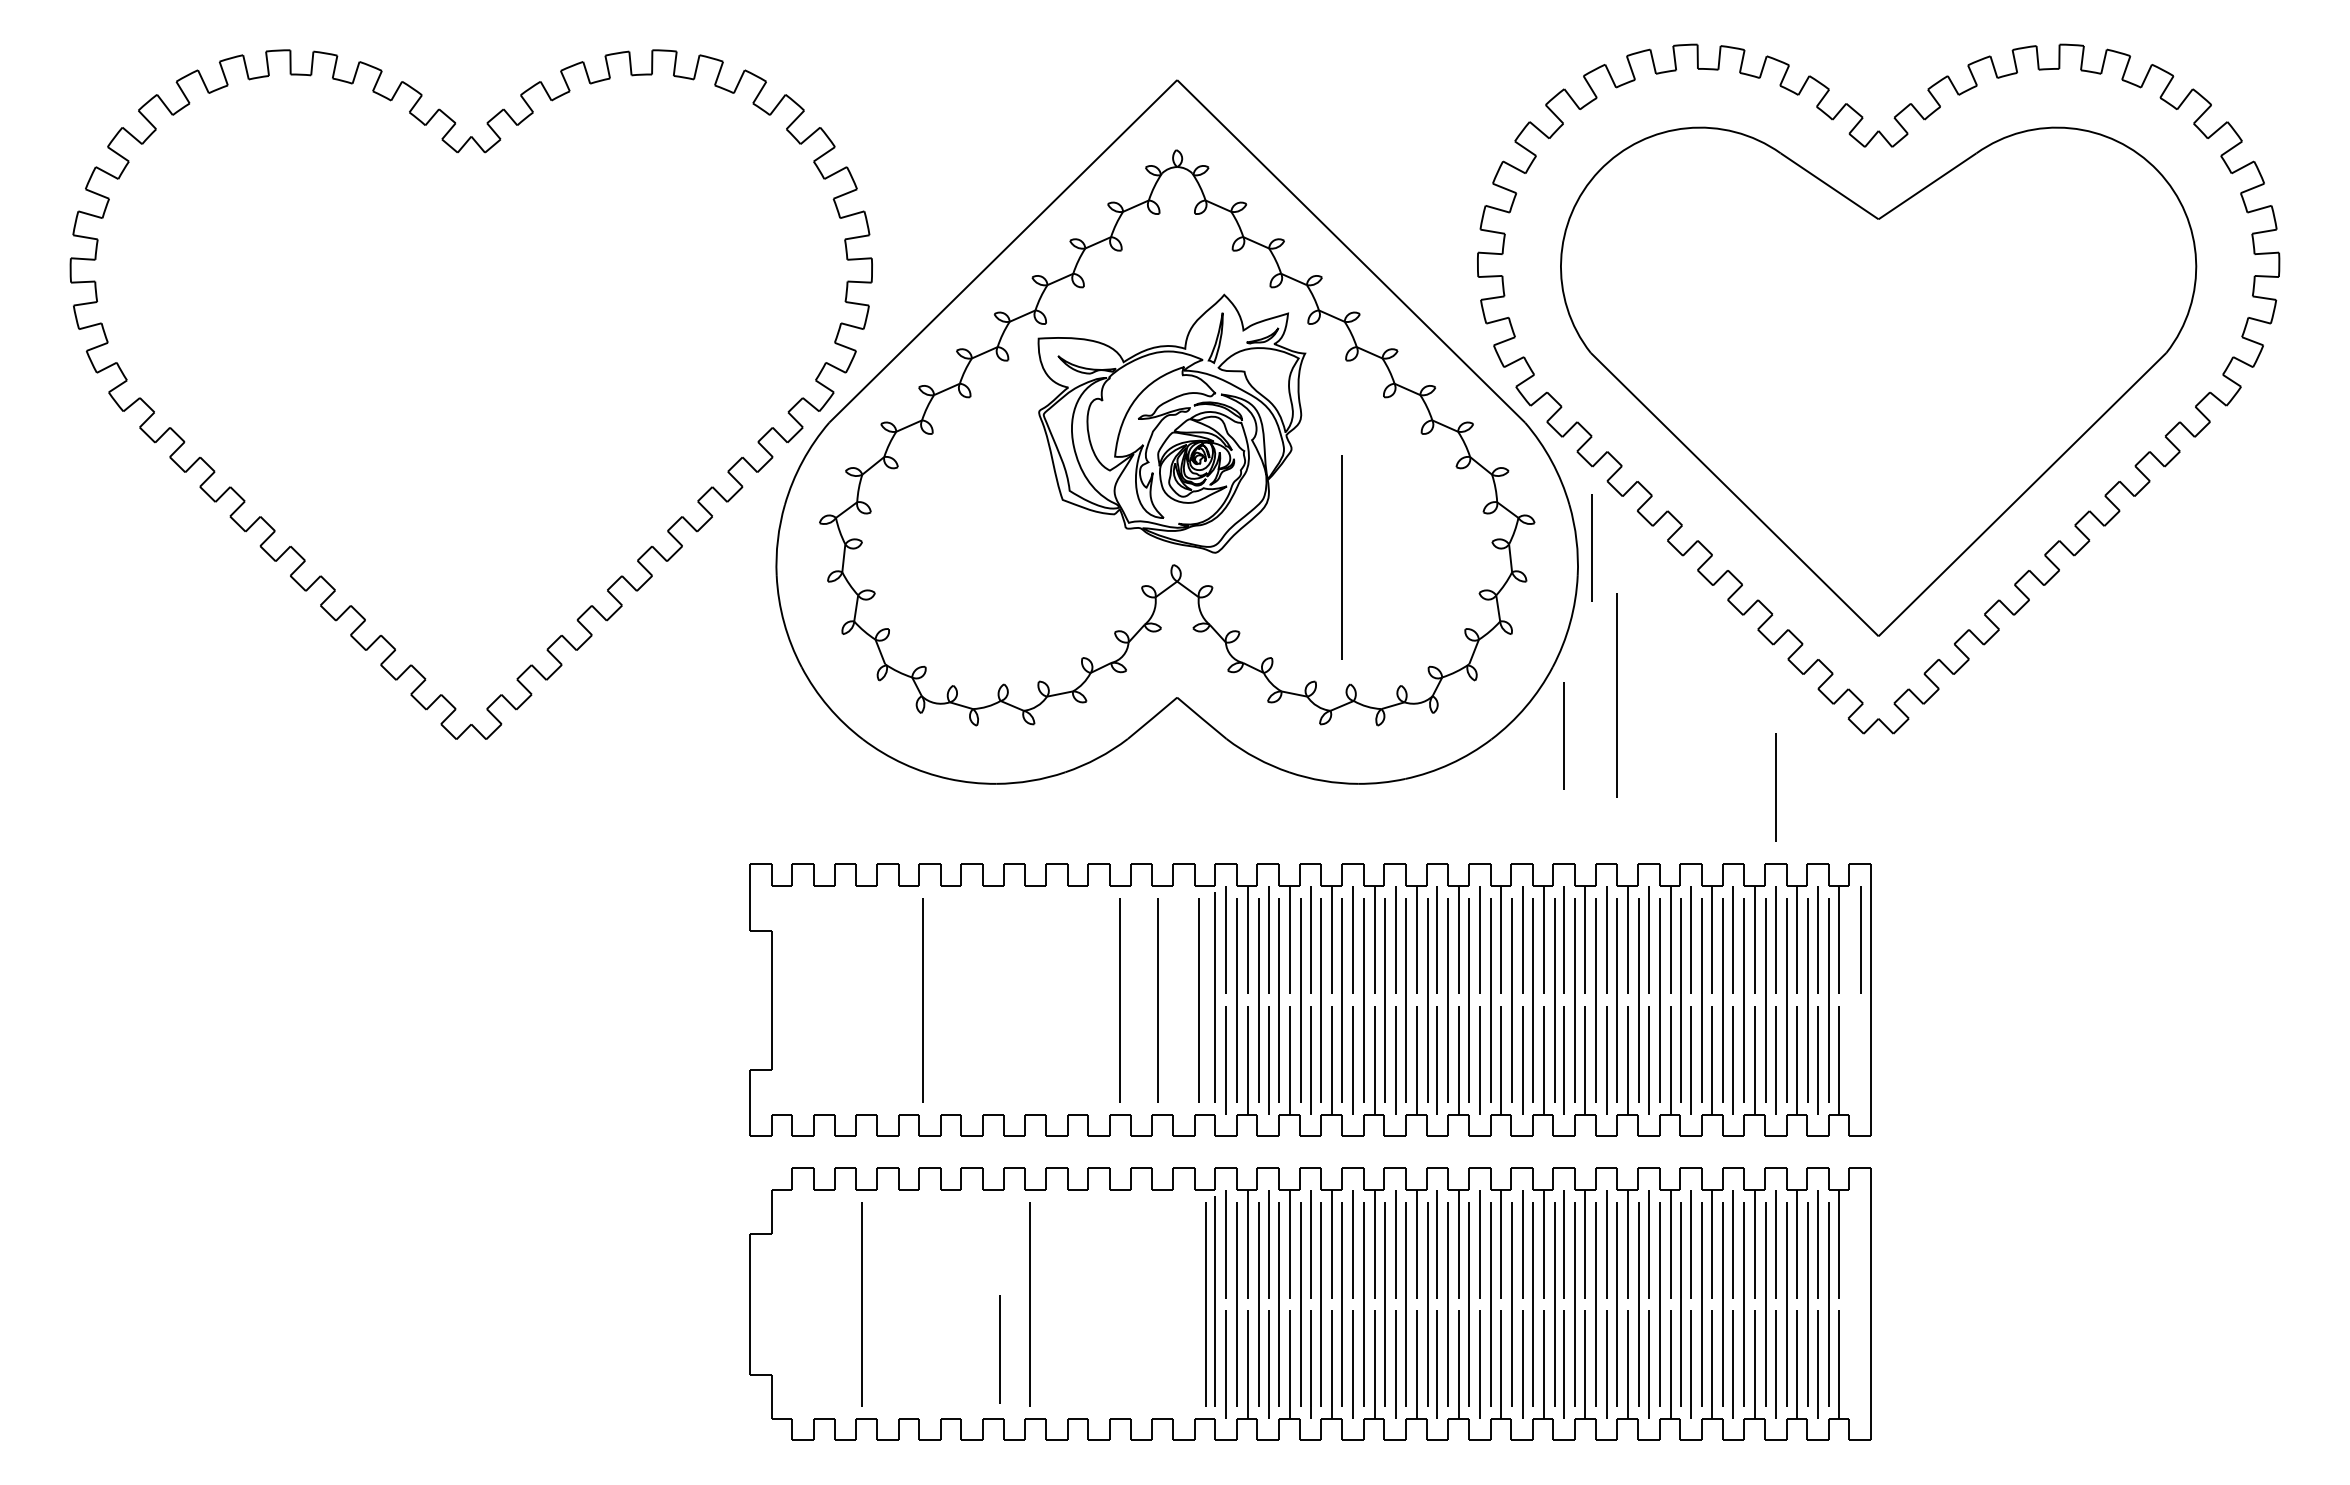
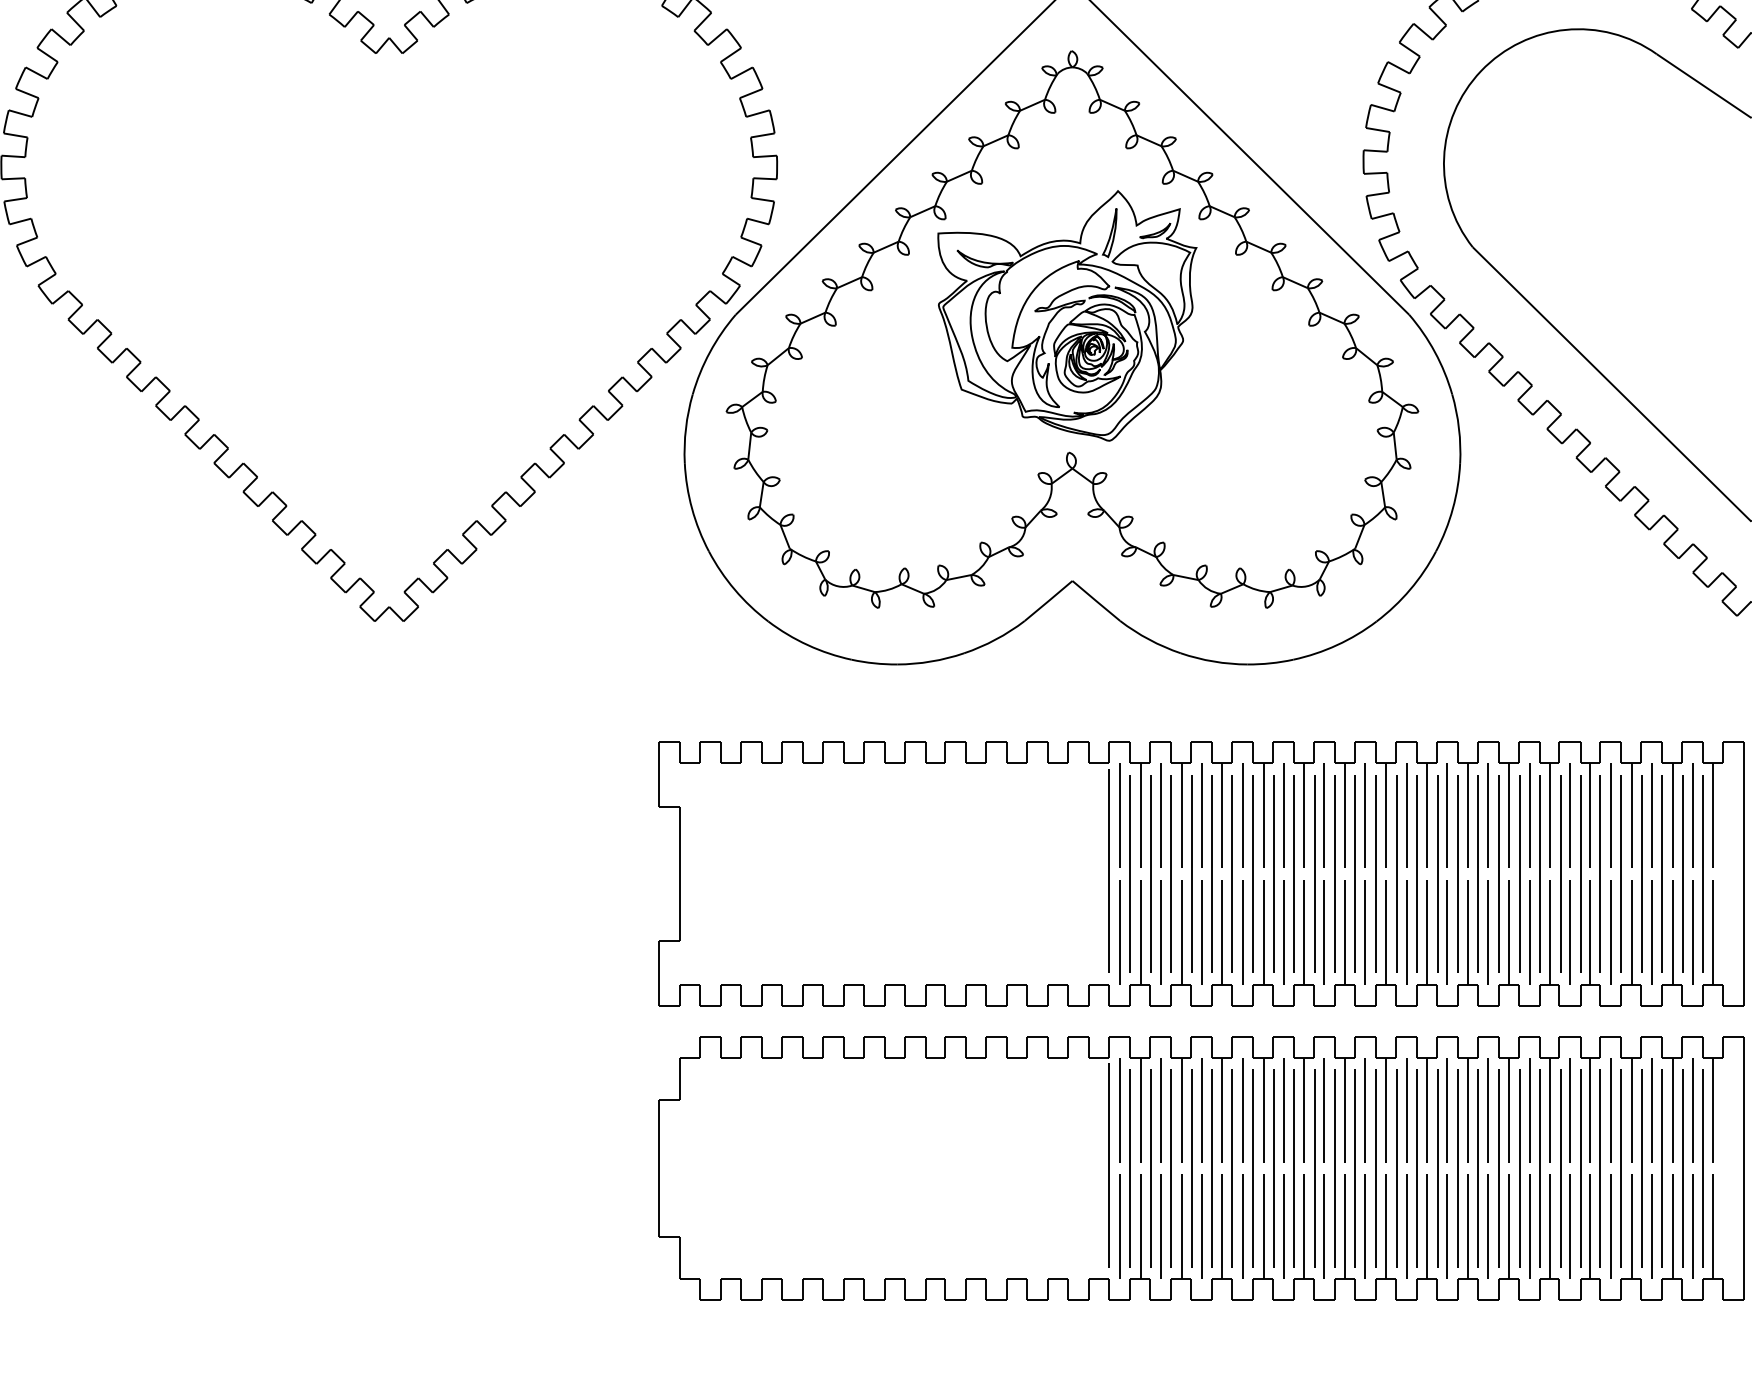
line: (1591, 547) -> (1473, 435), removed
line: (1341, 557) -> (1231, 445), removed
line: (1616, 695) -> (1497, 578), removed
line: (1563, 735) -> (1446, 617), removed
line: (1775, 787) -> (1651, 667), removed
line: (1860, 939) -> (1733, 815), removed
line: (922, 1000) -> (825, 874), removed
line: (1119, 1000) -> (1016, 874), removed
line: (1157, 1000) -> (1053, 874), removed
line: (1198, 1000) -> (1093, 874), removed
line: (861, 1304) -> (766, 1168), removed
line: (1029, 1304) -> (929, 1168), removed
line: (1205, 1304) -> (1099, 1168), removed
line: (999, 1349) -> (900, 1212), removed

